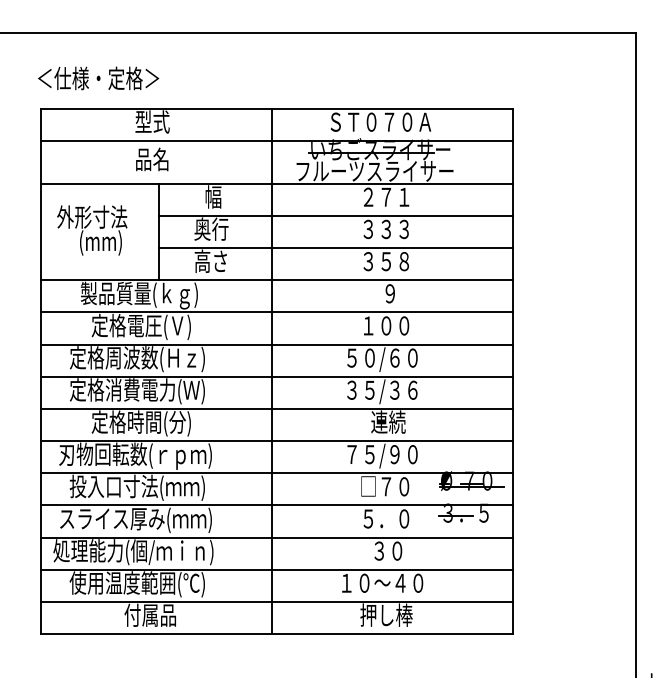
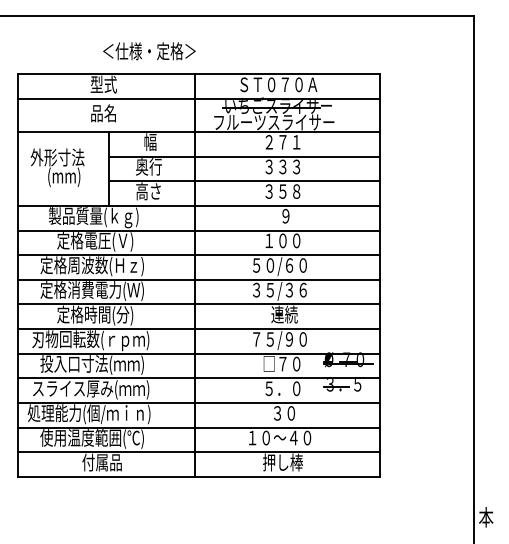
text: (98, 78) -> (149, 51), moved

